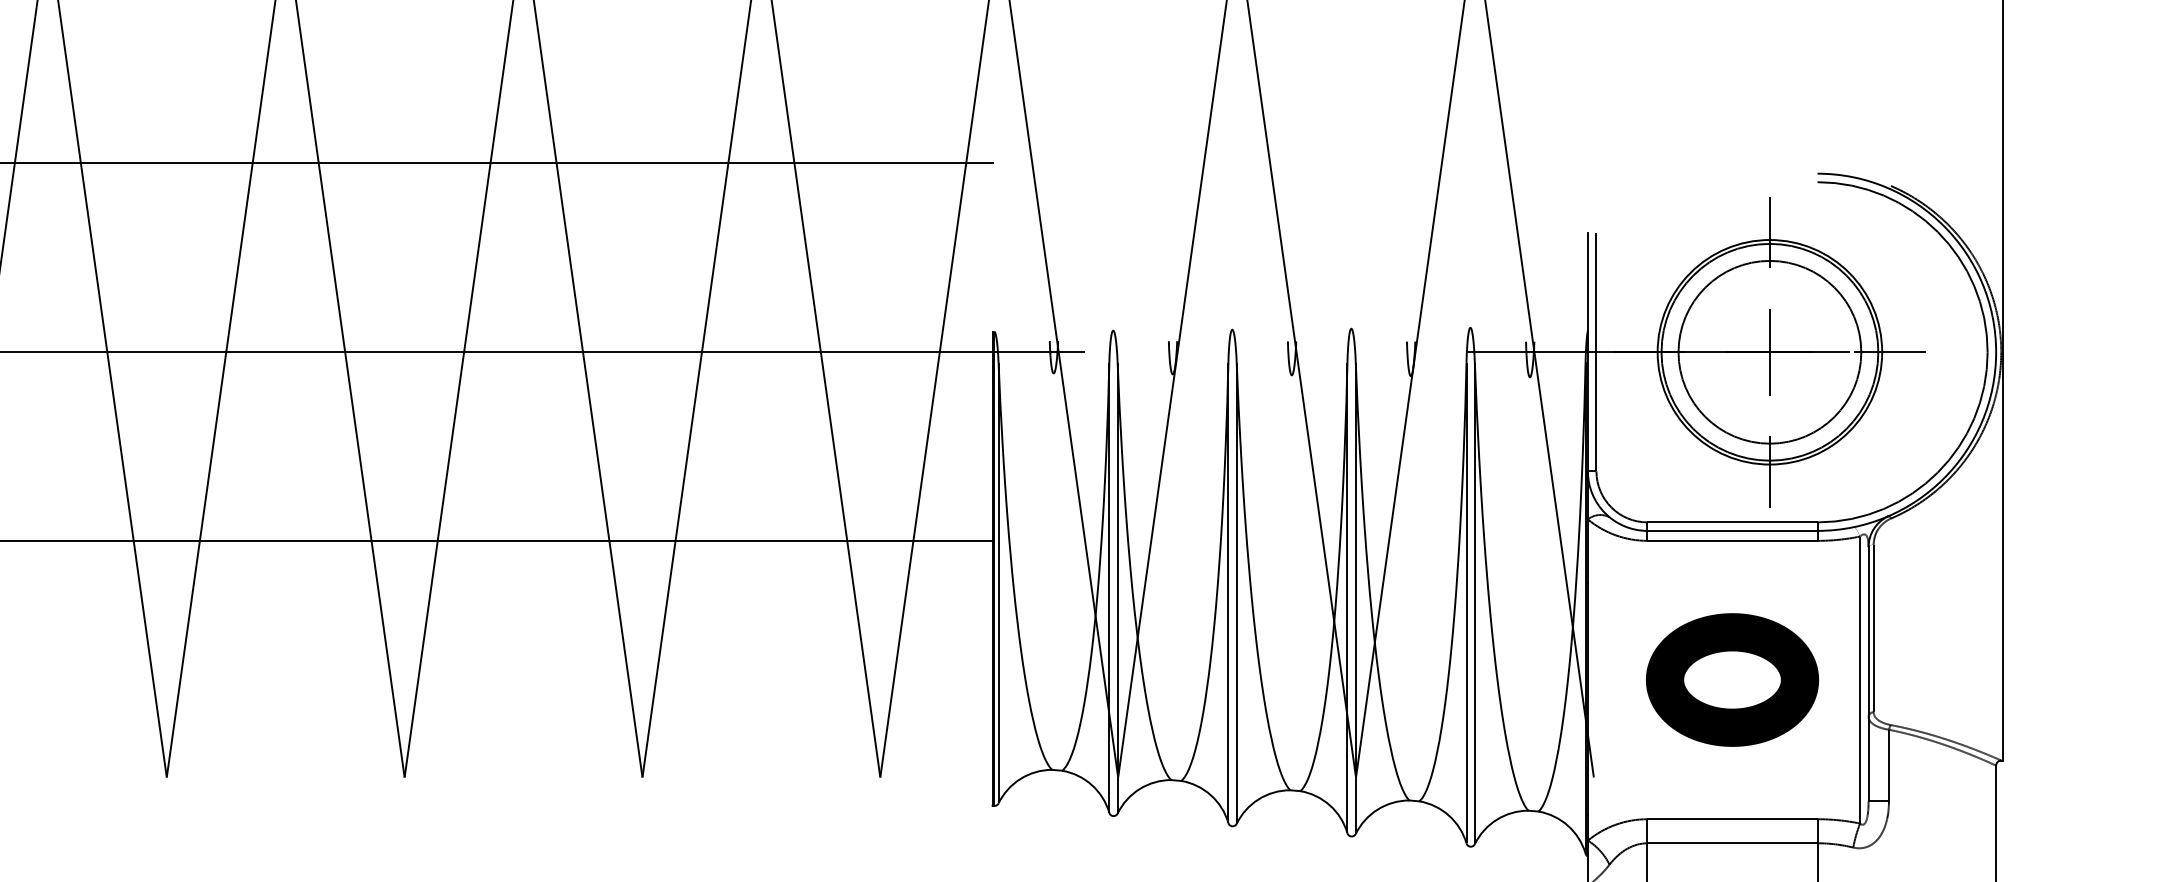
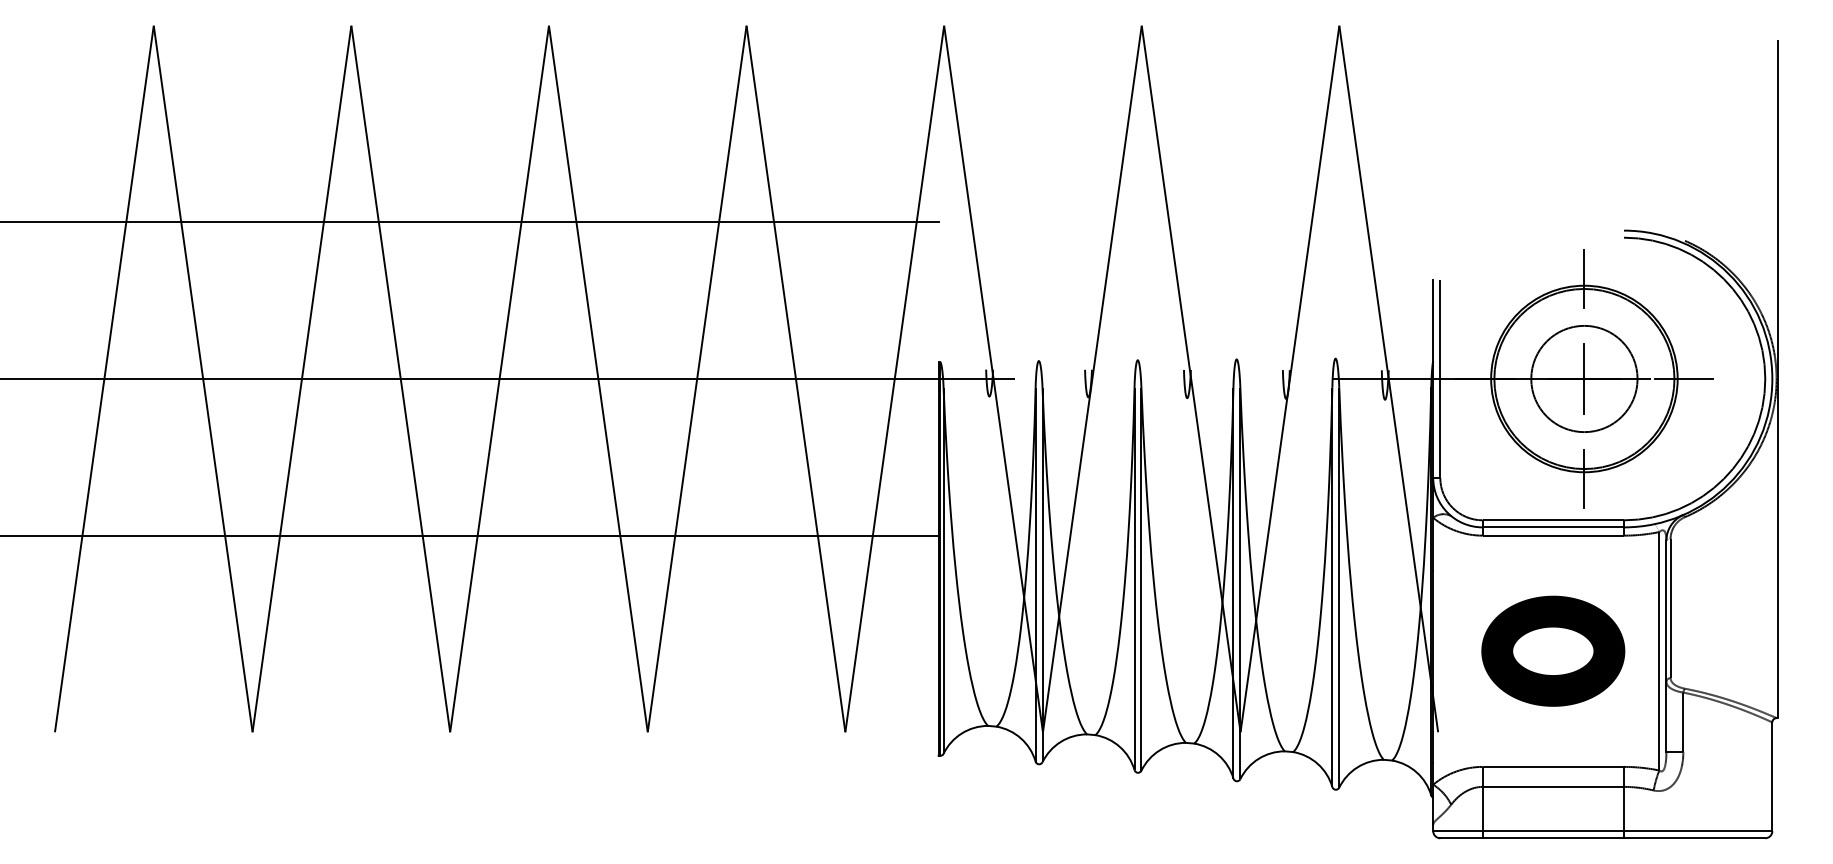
circle: (1770, 351) -> (1584, 378), size x0.7

